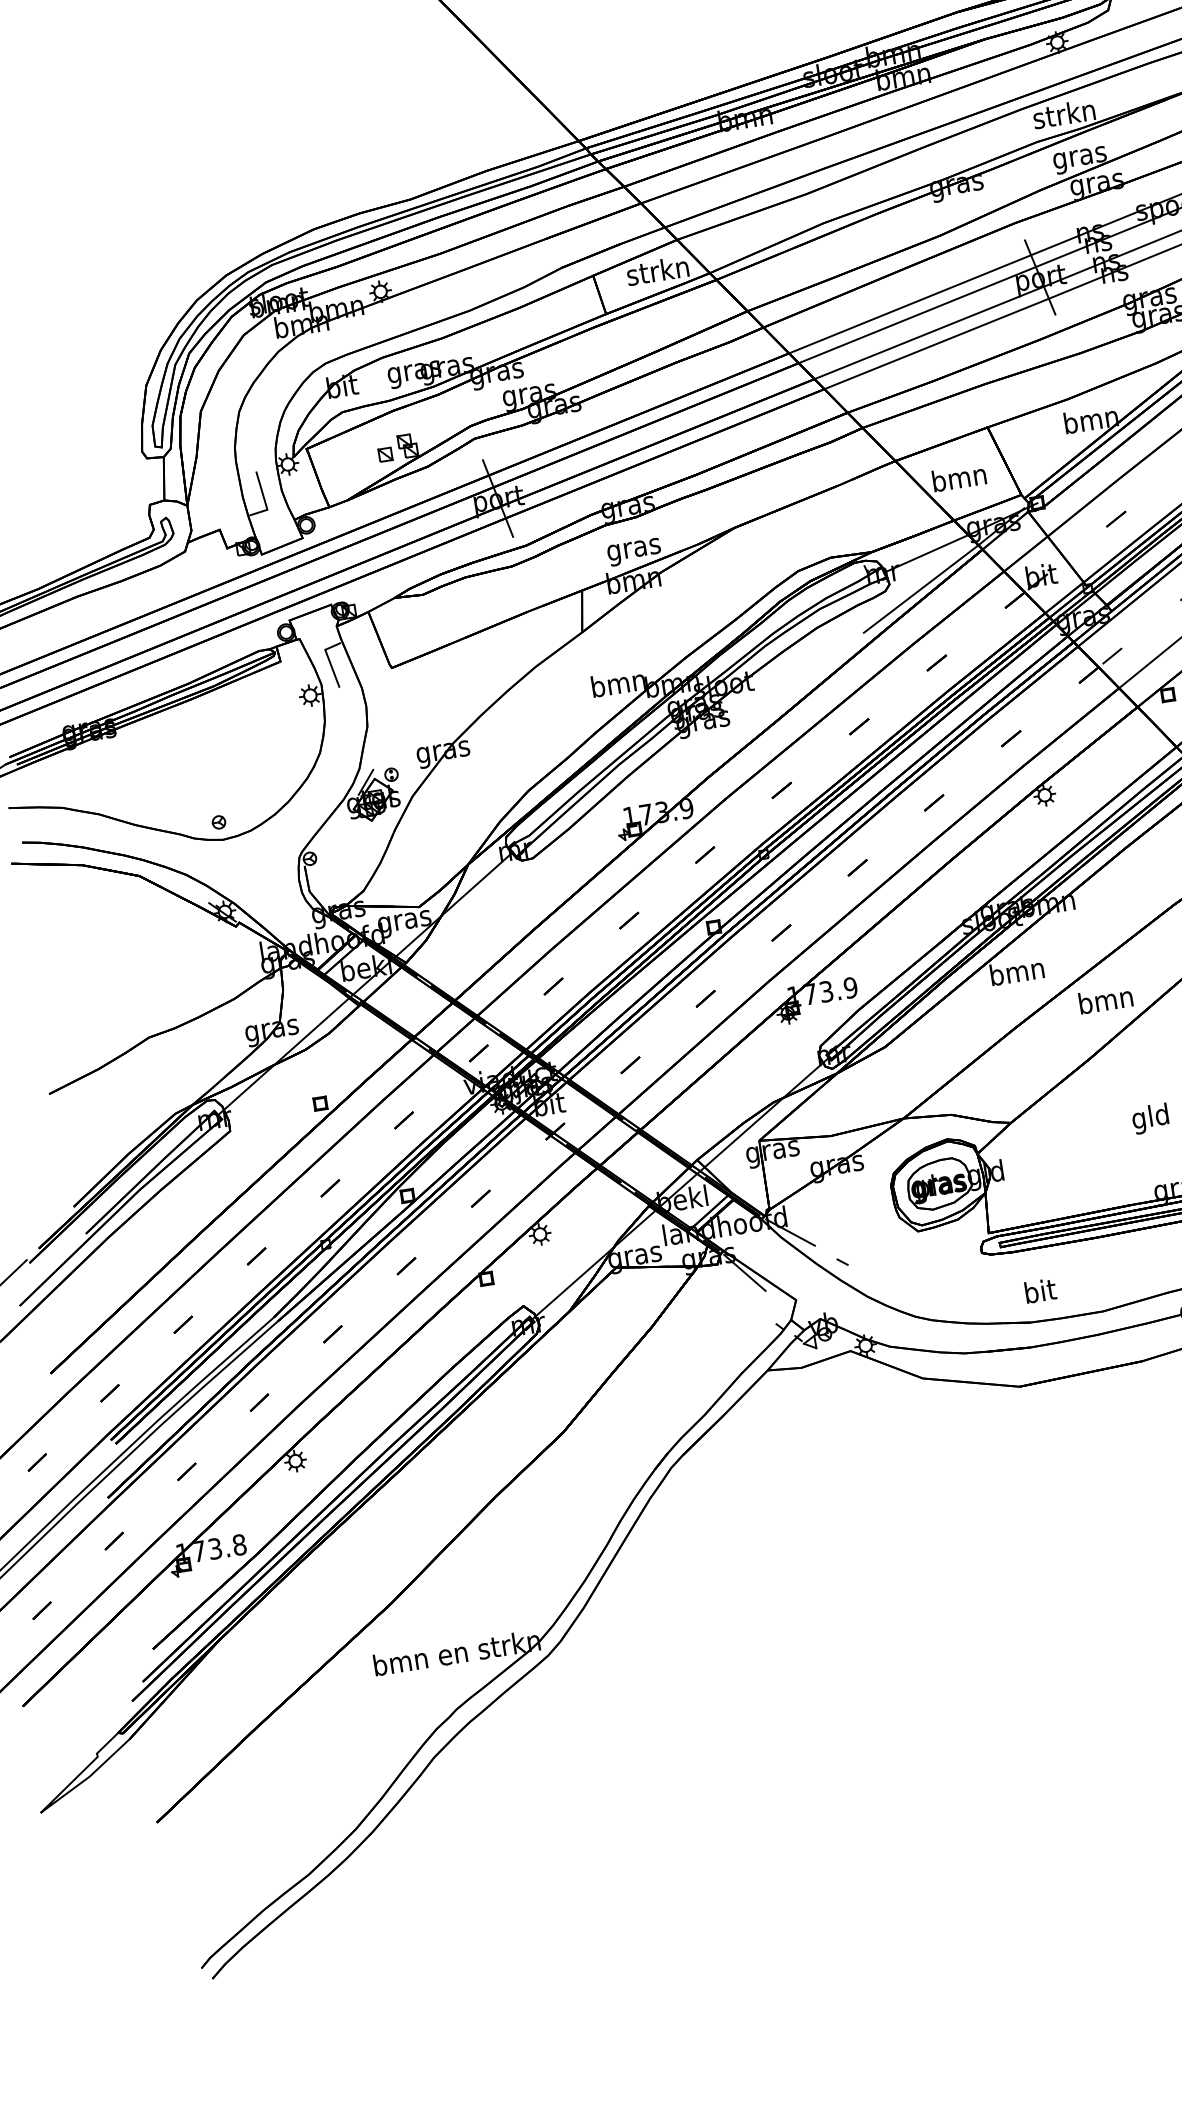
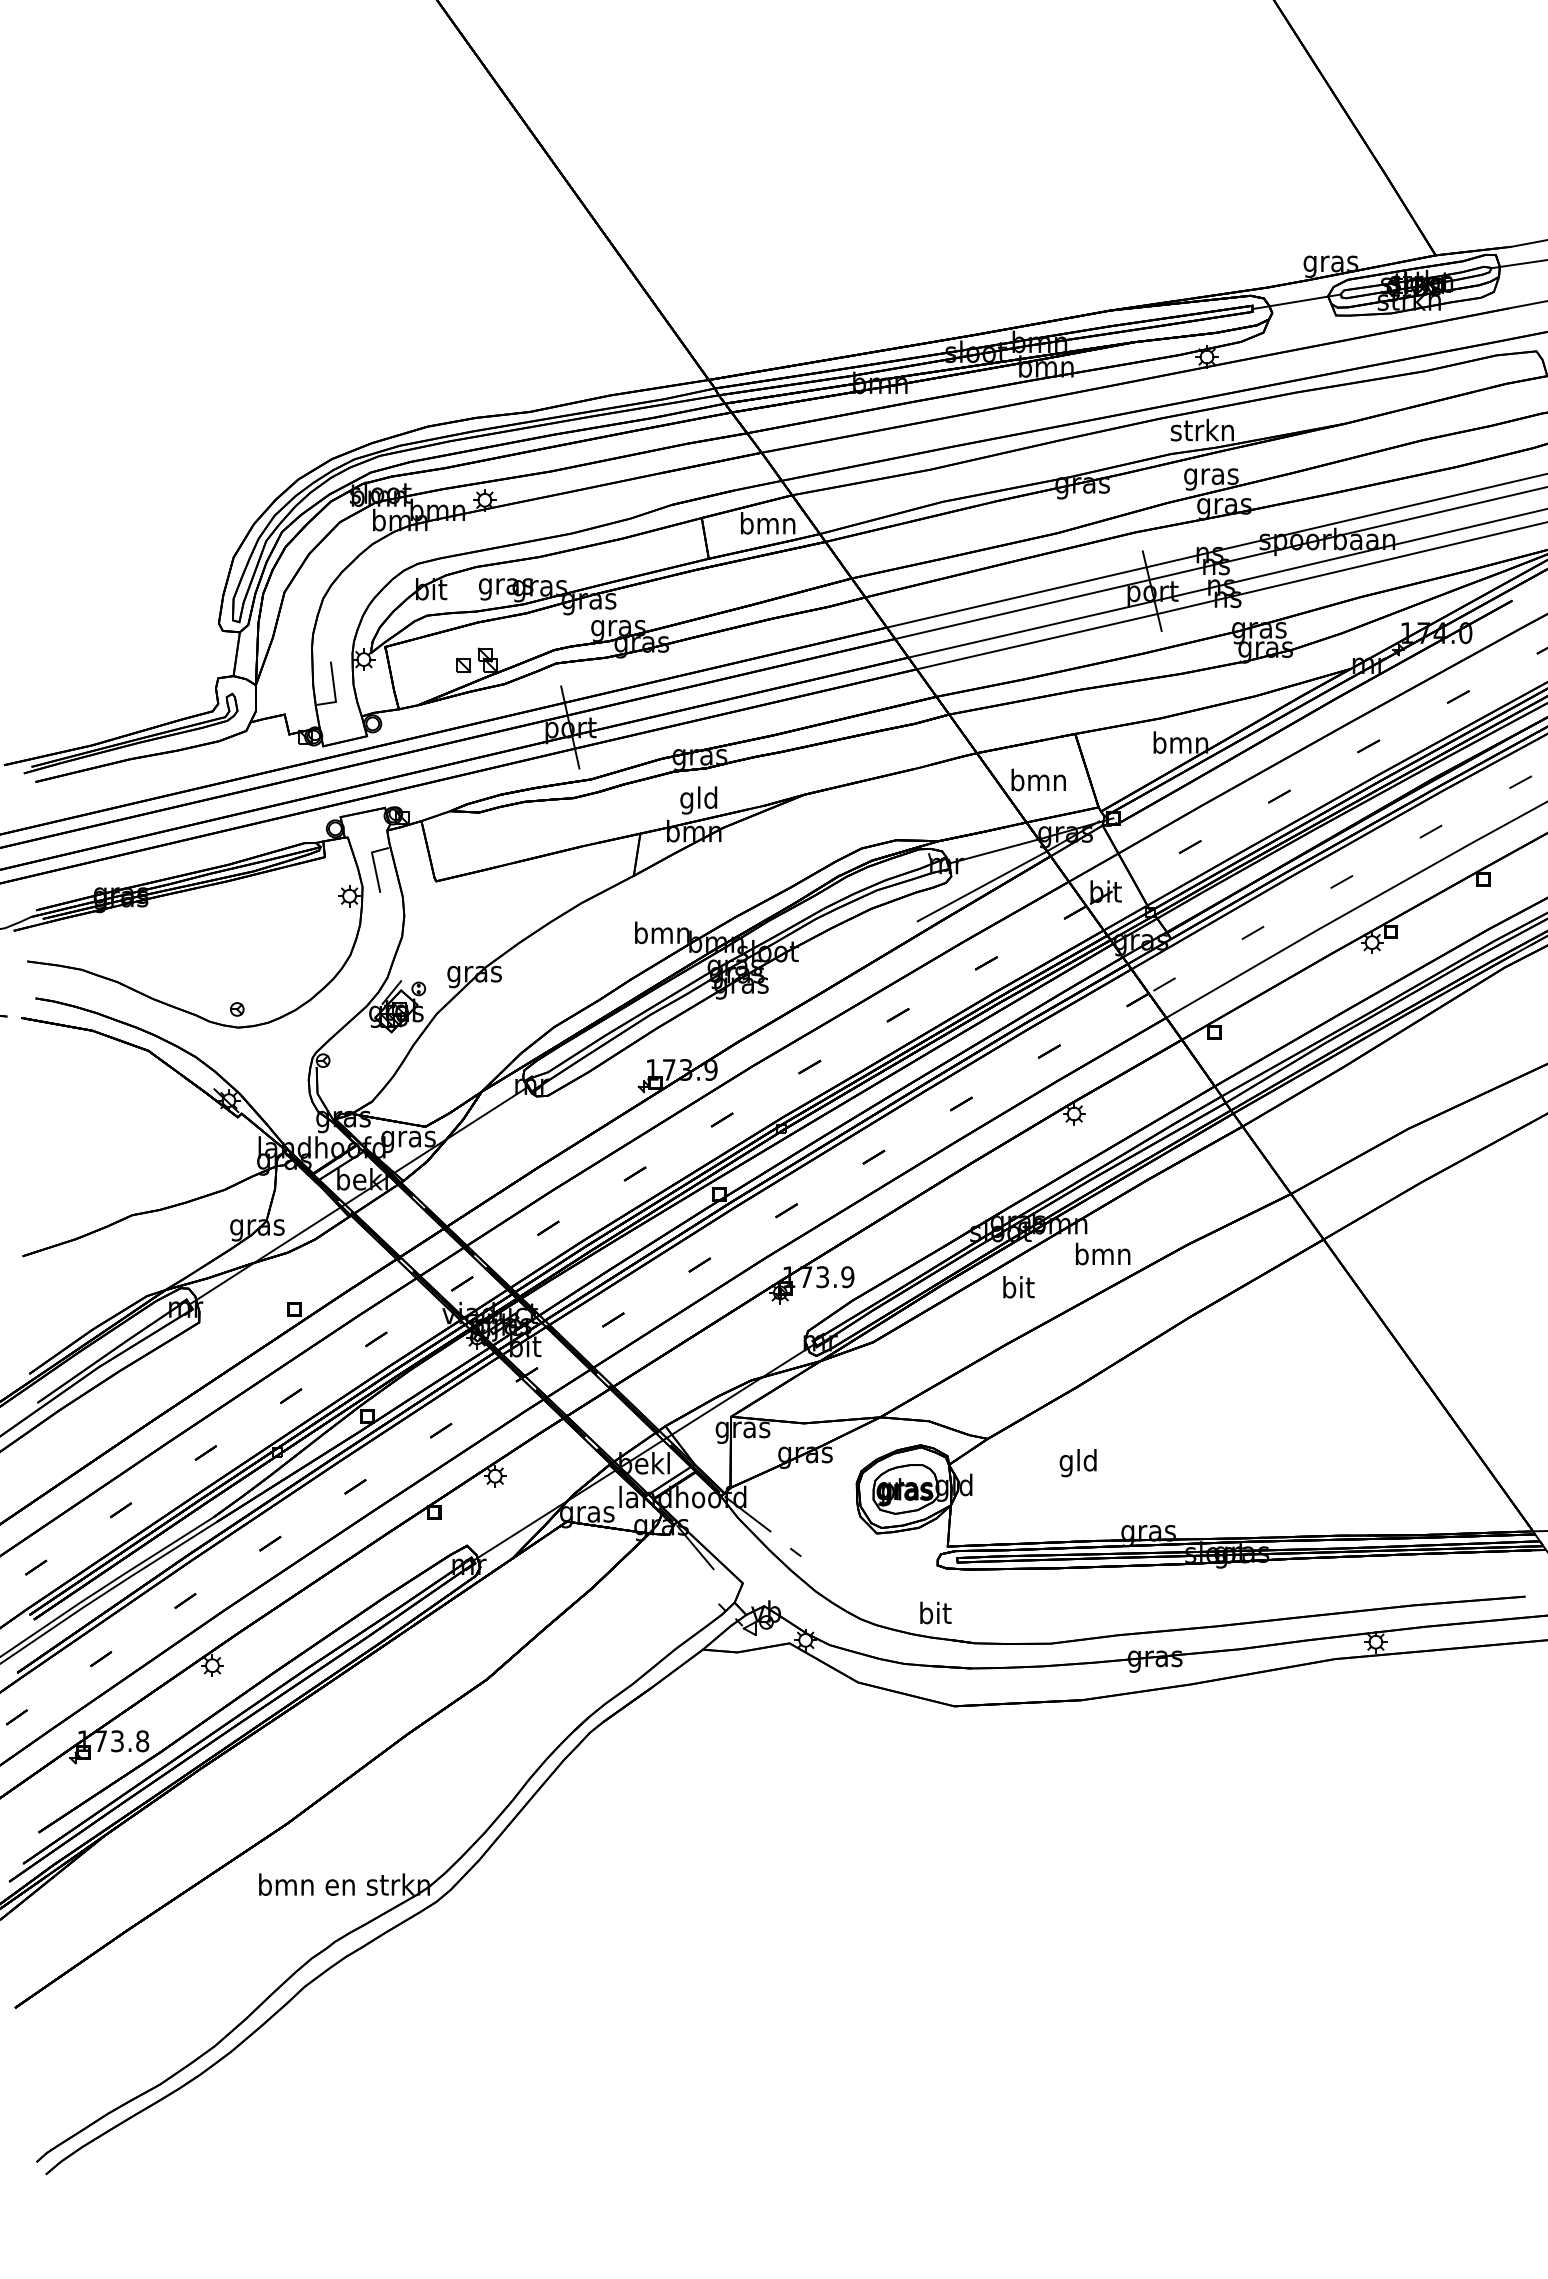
text: (657, 270) -> (767, 523), strkn -> bmn
text: (634, 549) -> (699, 800), gras -> gld
text: (1017, 971) -> (1018, 1287), bmn -> bit
text: (1106, 999) -> (1103, 1253), moved
text: (1149, 1119) -> (1077, 1463), moved
text: (1040, 1290) -> (935, 1612), moved

